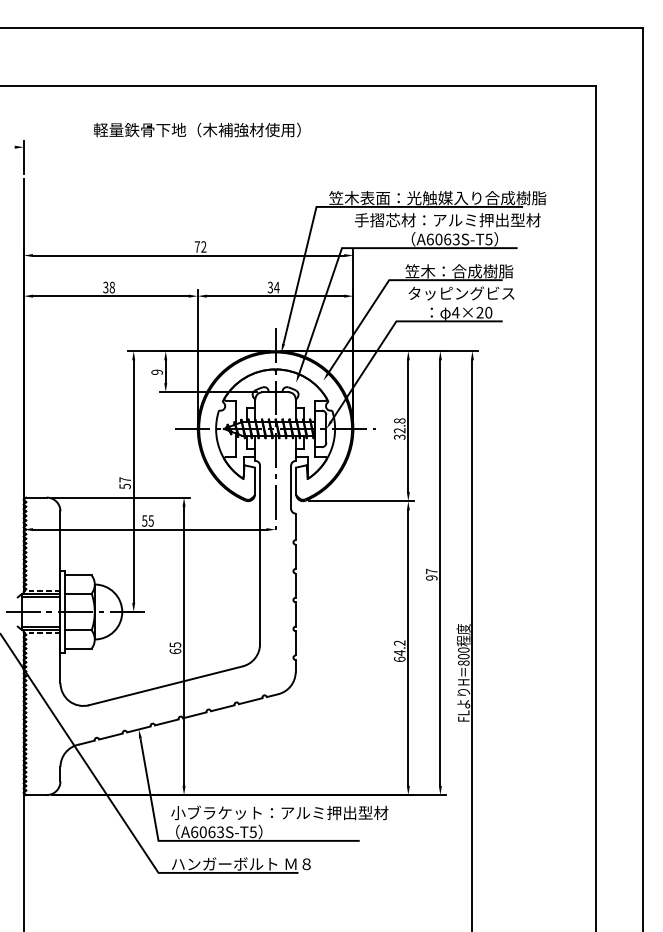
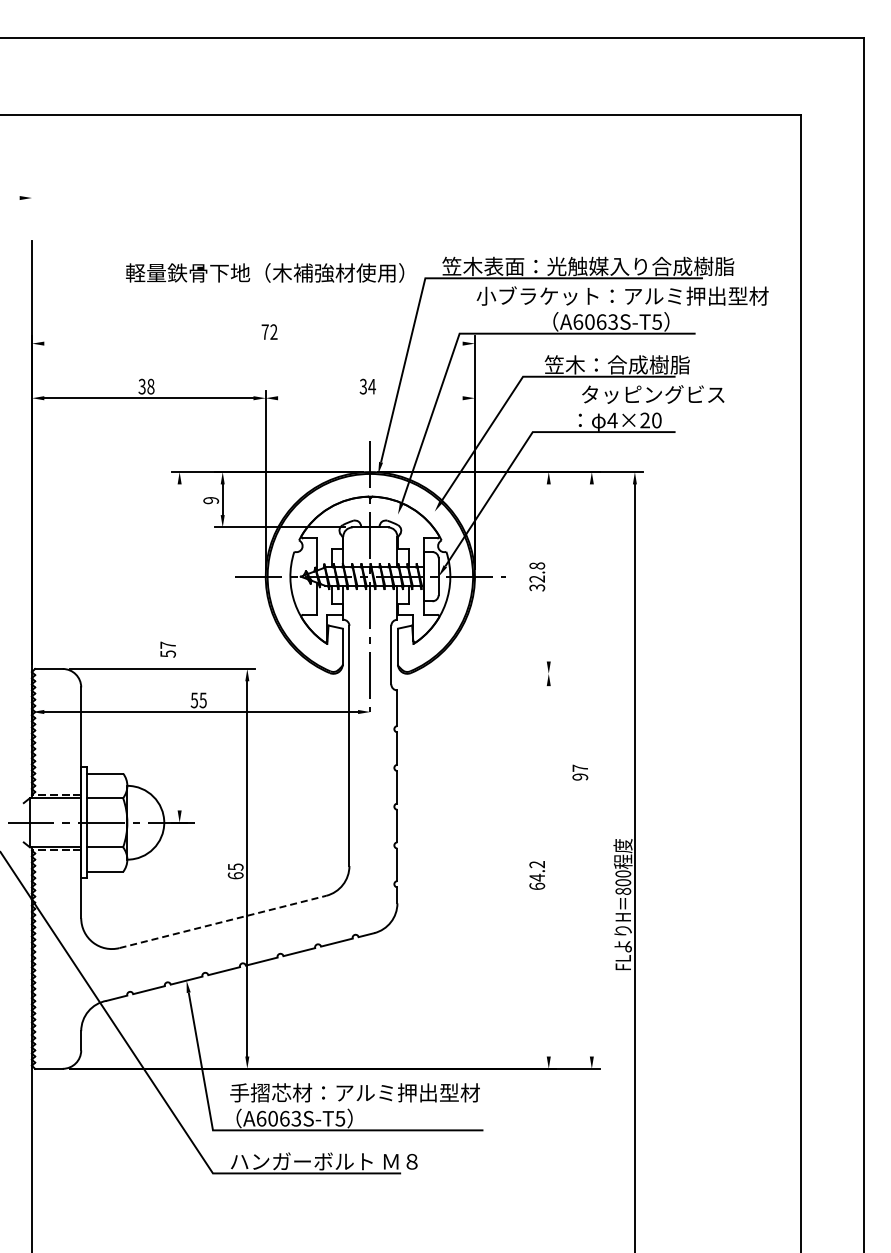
text: (197, 129) -> (265, 272), moved
line: (24, 157) -> (32, 211), removed
text: (463, 219) -> (622, 295), 手摺芯材：アルミ押出型材 -> 小ブラケット：アルミ押出型材
line: (188, 255) -> (253, 343), removed
text: (461, 293) -> (653, 394), moved
line: (275, 296) -> (370, 398), removed
line: (408, 425) -> (548, 572), removed
line: (133, 481) -> (179, 647), removed
line: (361, 500) -> (485, 673), removed
line: (440, 573) -> (591, 770), removed
line: (41, 597) -> (55, 803), removed
line: (41, 626) -> (55, 842), removed
line: (408, 648) -> (548, 871), removed
line: (165, 685) -> (222, 921), solid -> dashed
text: (279, 812) -> (375, 1092), 小ブラケット：アルミ押出型材 -> 手摺芯材：アルミ押出型材

